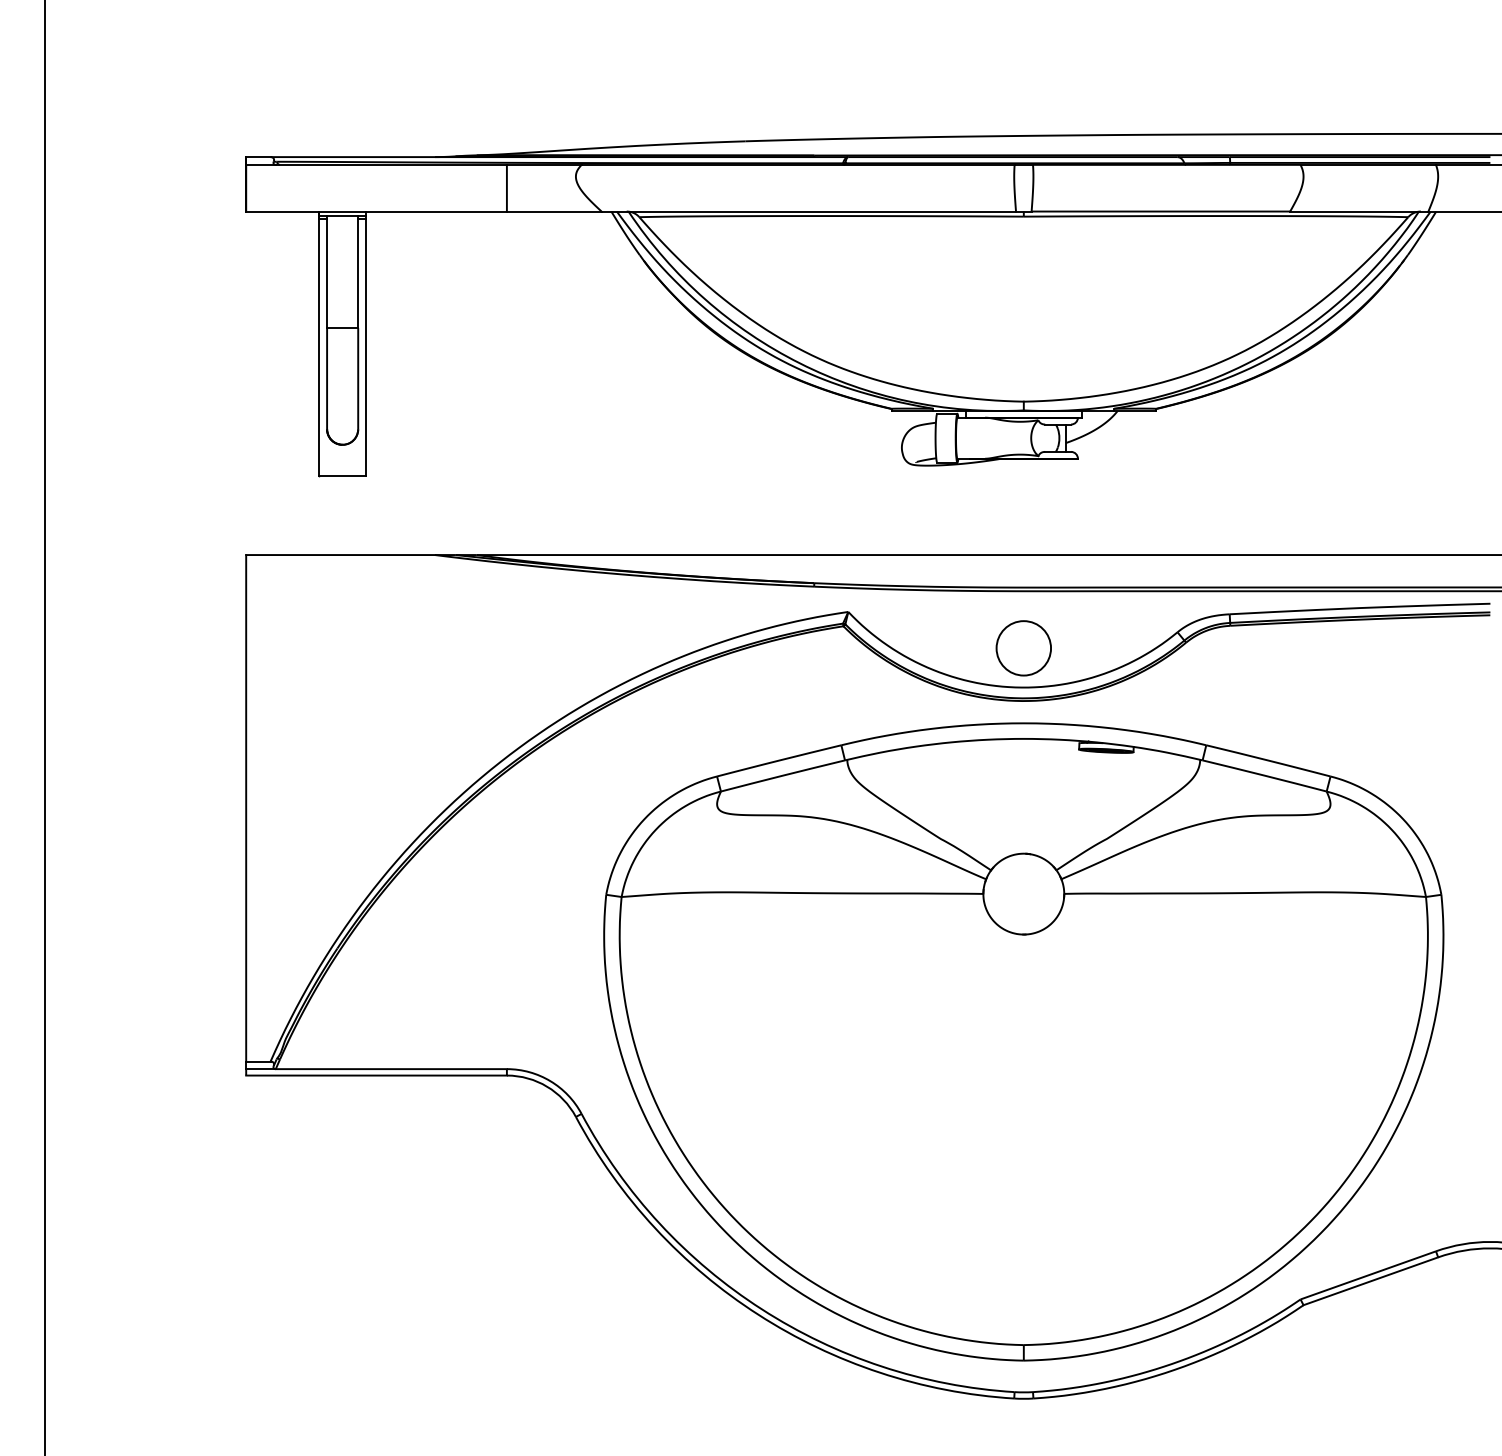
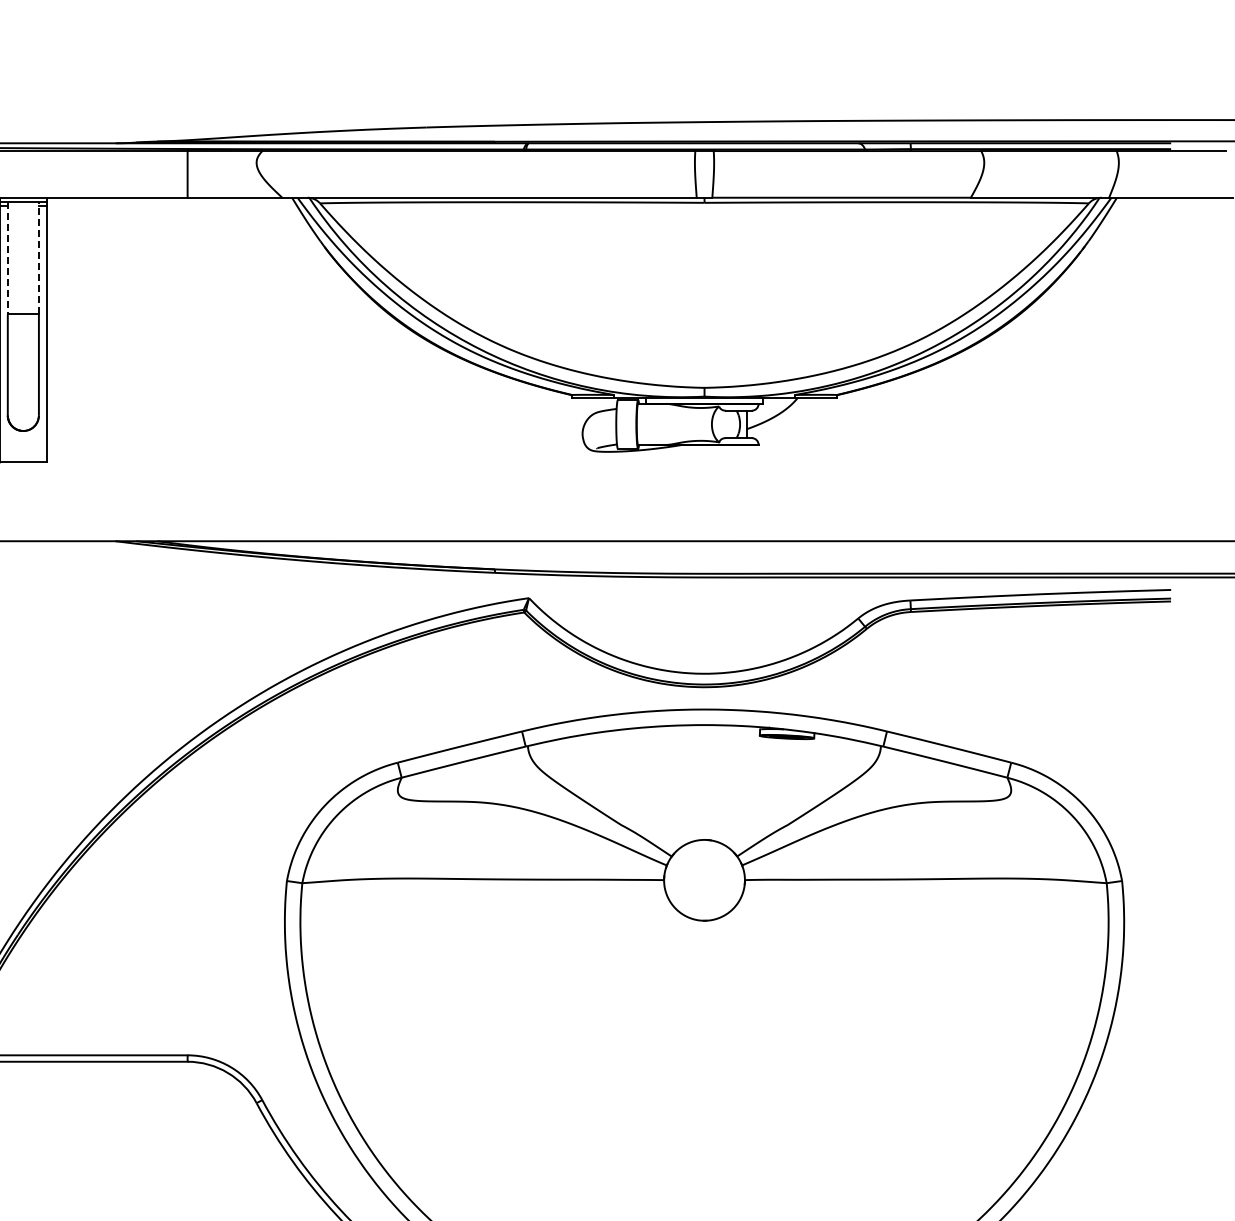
line: (327, 272) -> (8, 258), solid -> dashed
line: (358, 272) -> (39, 258), solid -> dashed
circle: (1023, 648) -> (704, 634), removed

